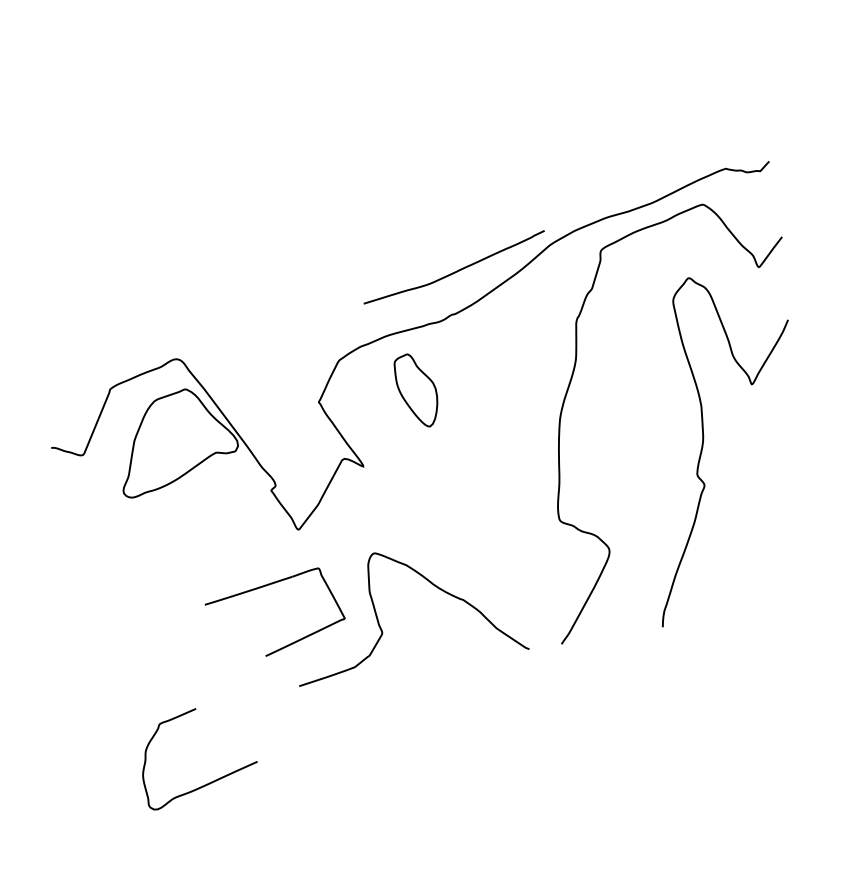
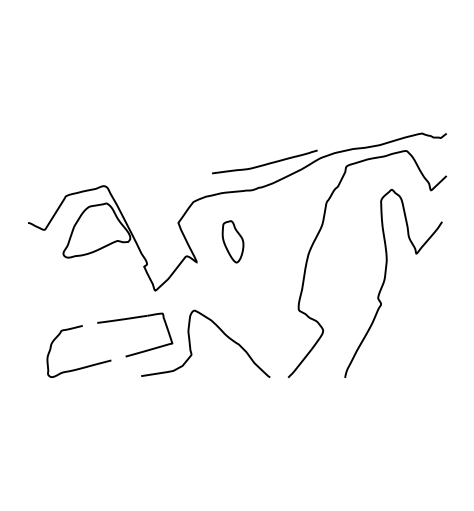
part: (415, 390) -> (232, 241), moved
curve: (209, 780) -> (83, 366), moved

